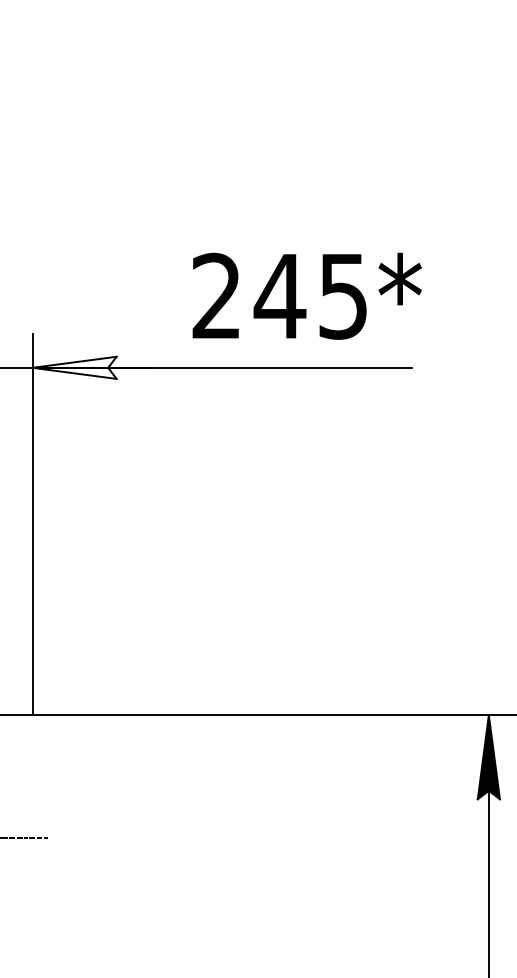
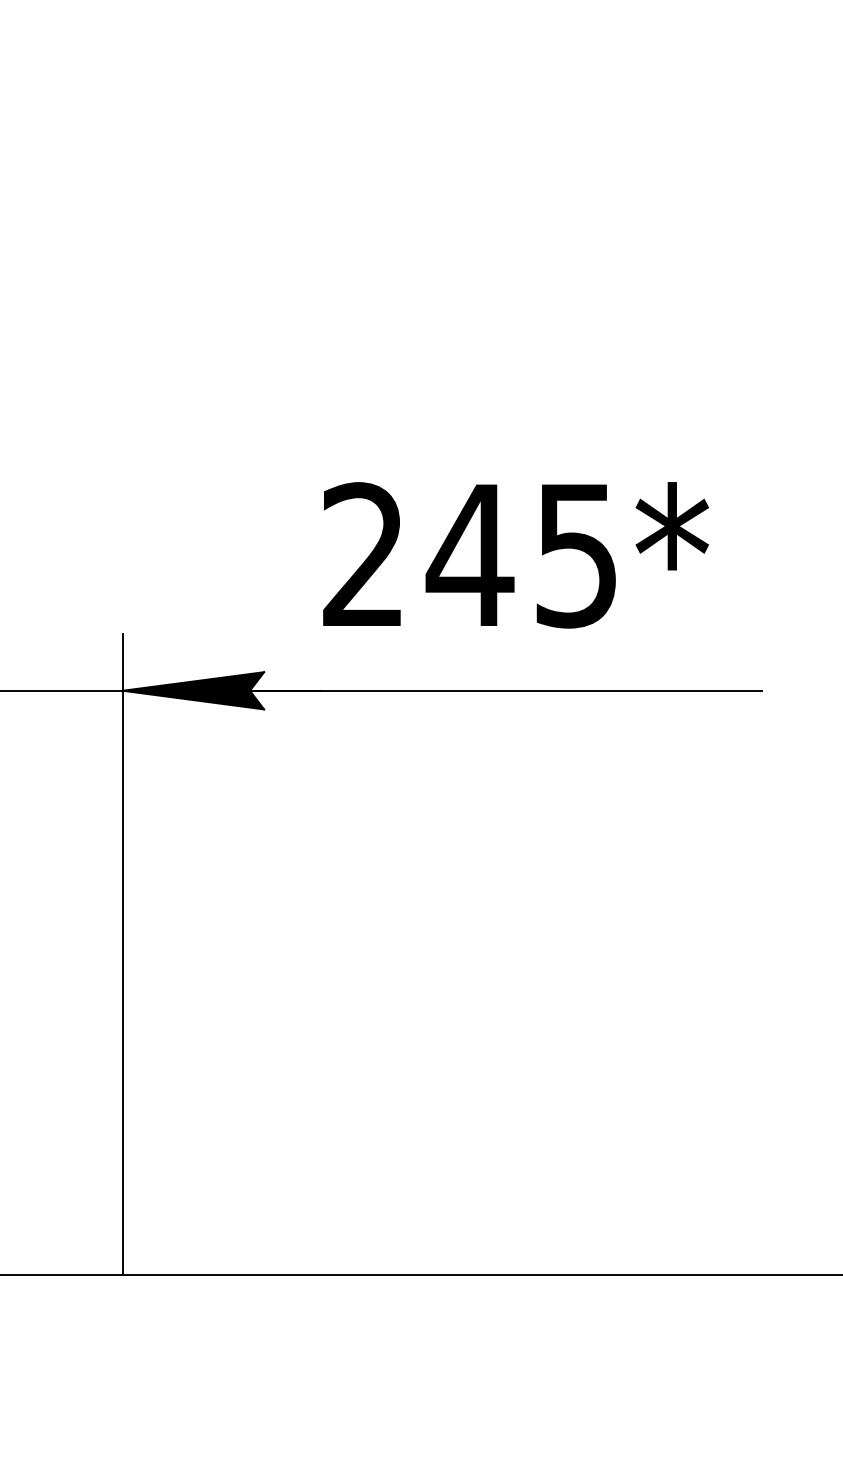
text: (306, 295) -> (514, 553), moved
fill: (74, 367) -> (193, 690), added

